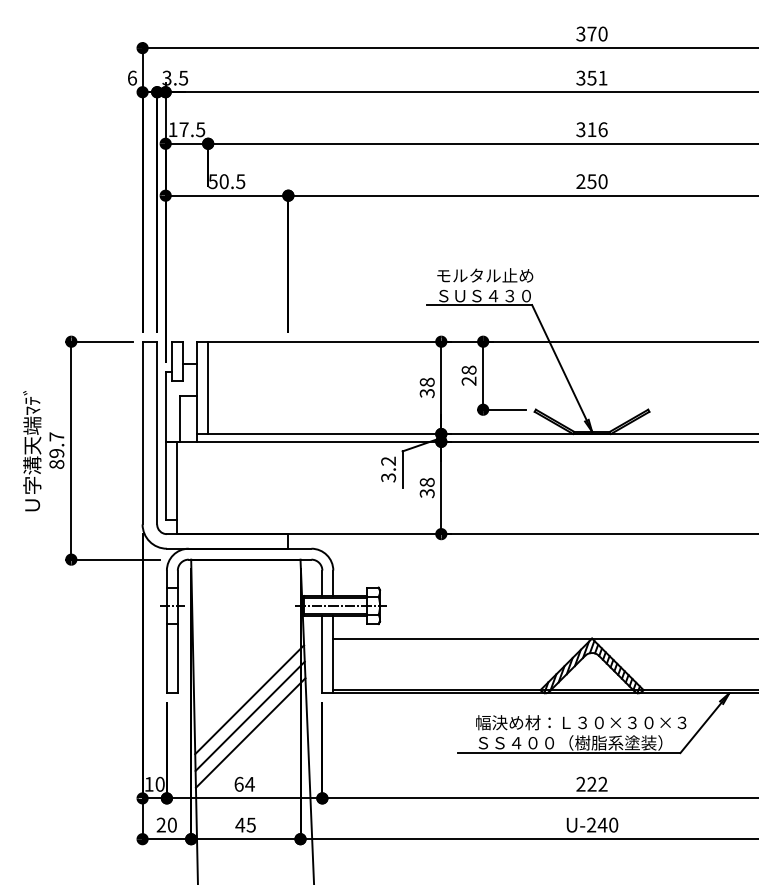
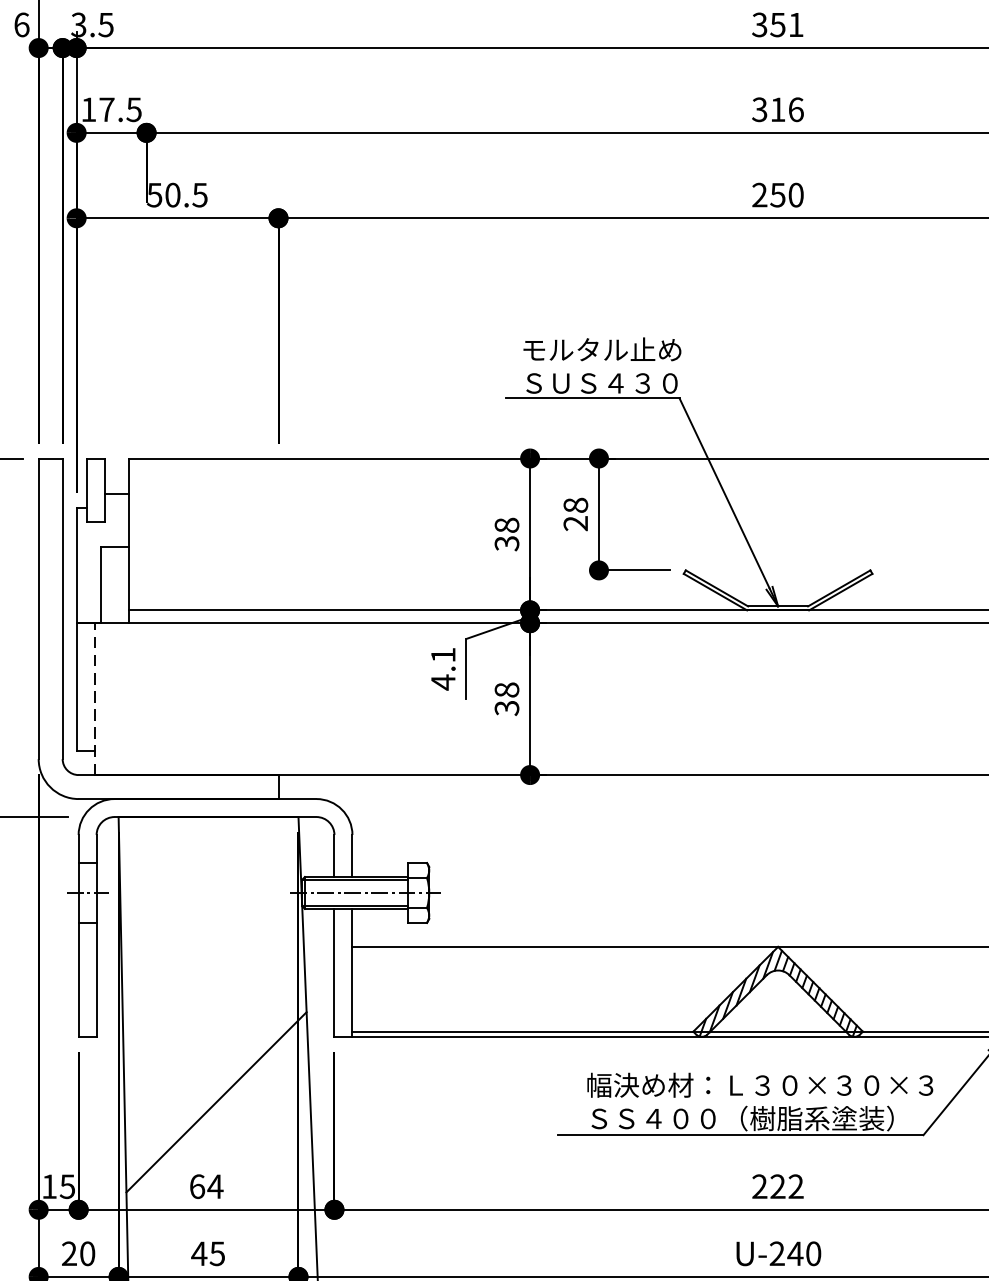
line: (208, 387) -> (147, 533), removed
text: (388, 469) -> (443, 668), 3.2 -> 4.1
line: (176, 487) -> (94, 698), solid -> dashed
line: (249, 699) -> (214, 1047), removed
line: (249, 715) -> (214, 1073), removed
text: (159, 783) -> (66, 1185), 10 -> 15

